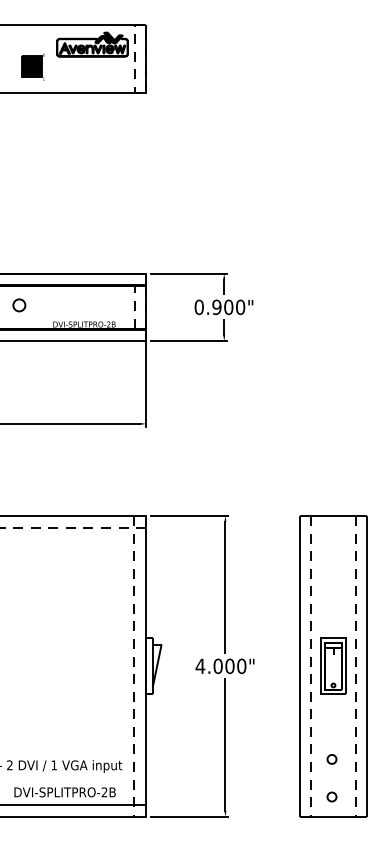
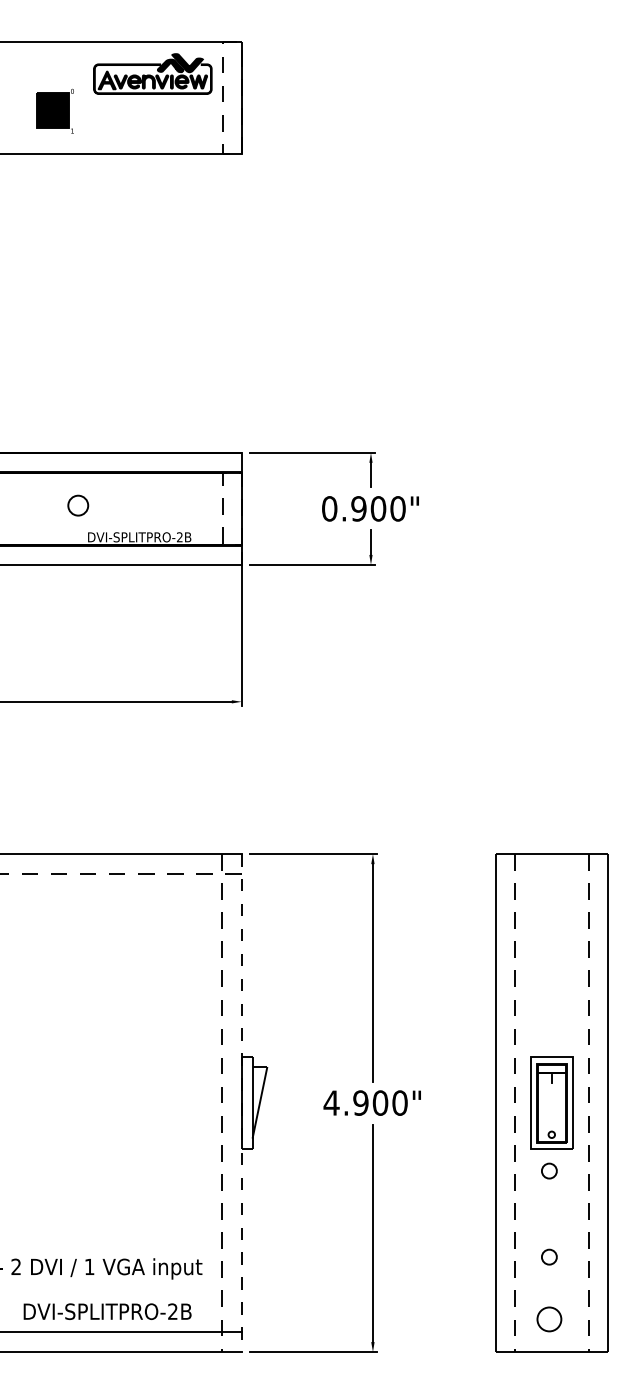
circle: (19, 305) -> (78, 505), moved
line: (146, 666) -> (242, 1103), solid -> dashed
text: (217, 666) -> (359, 1103), 4.000" -> 4.900"
circle: (331, 707) -> (548, 1171), added
circle: (331, 796) -> (548, 1318), size x1.6

